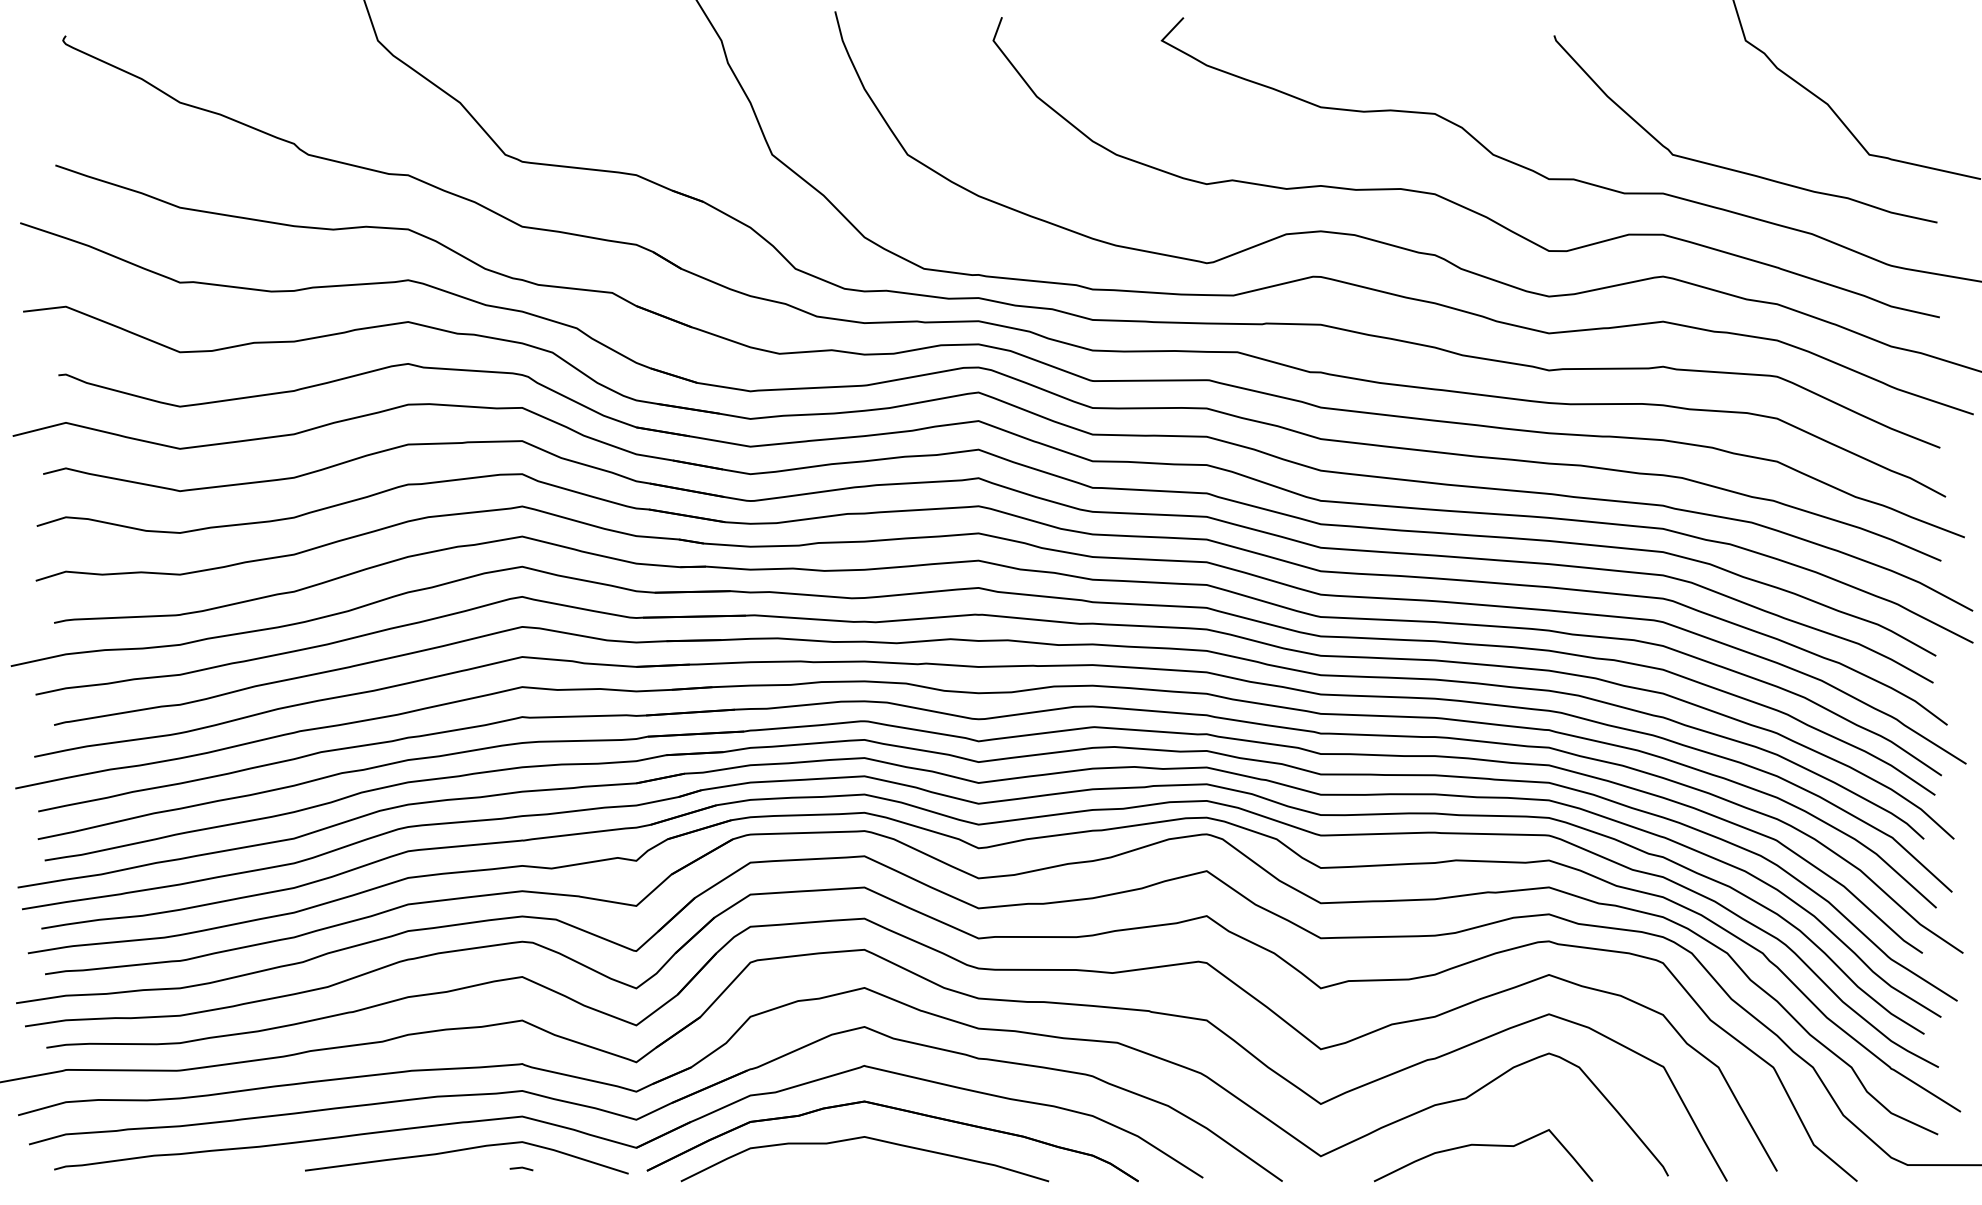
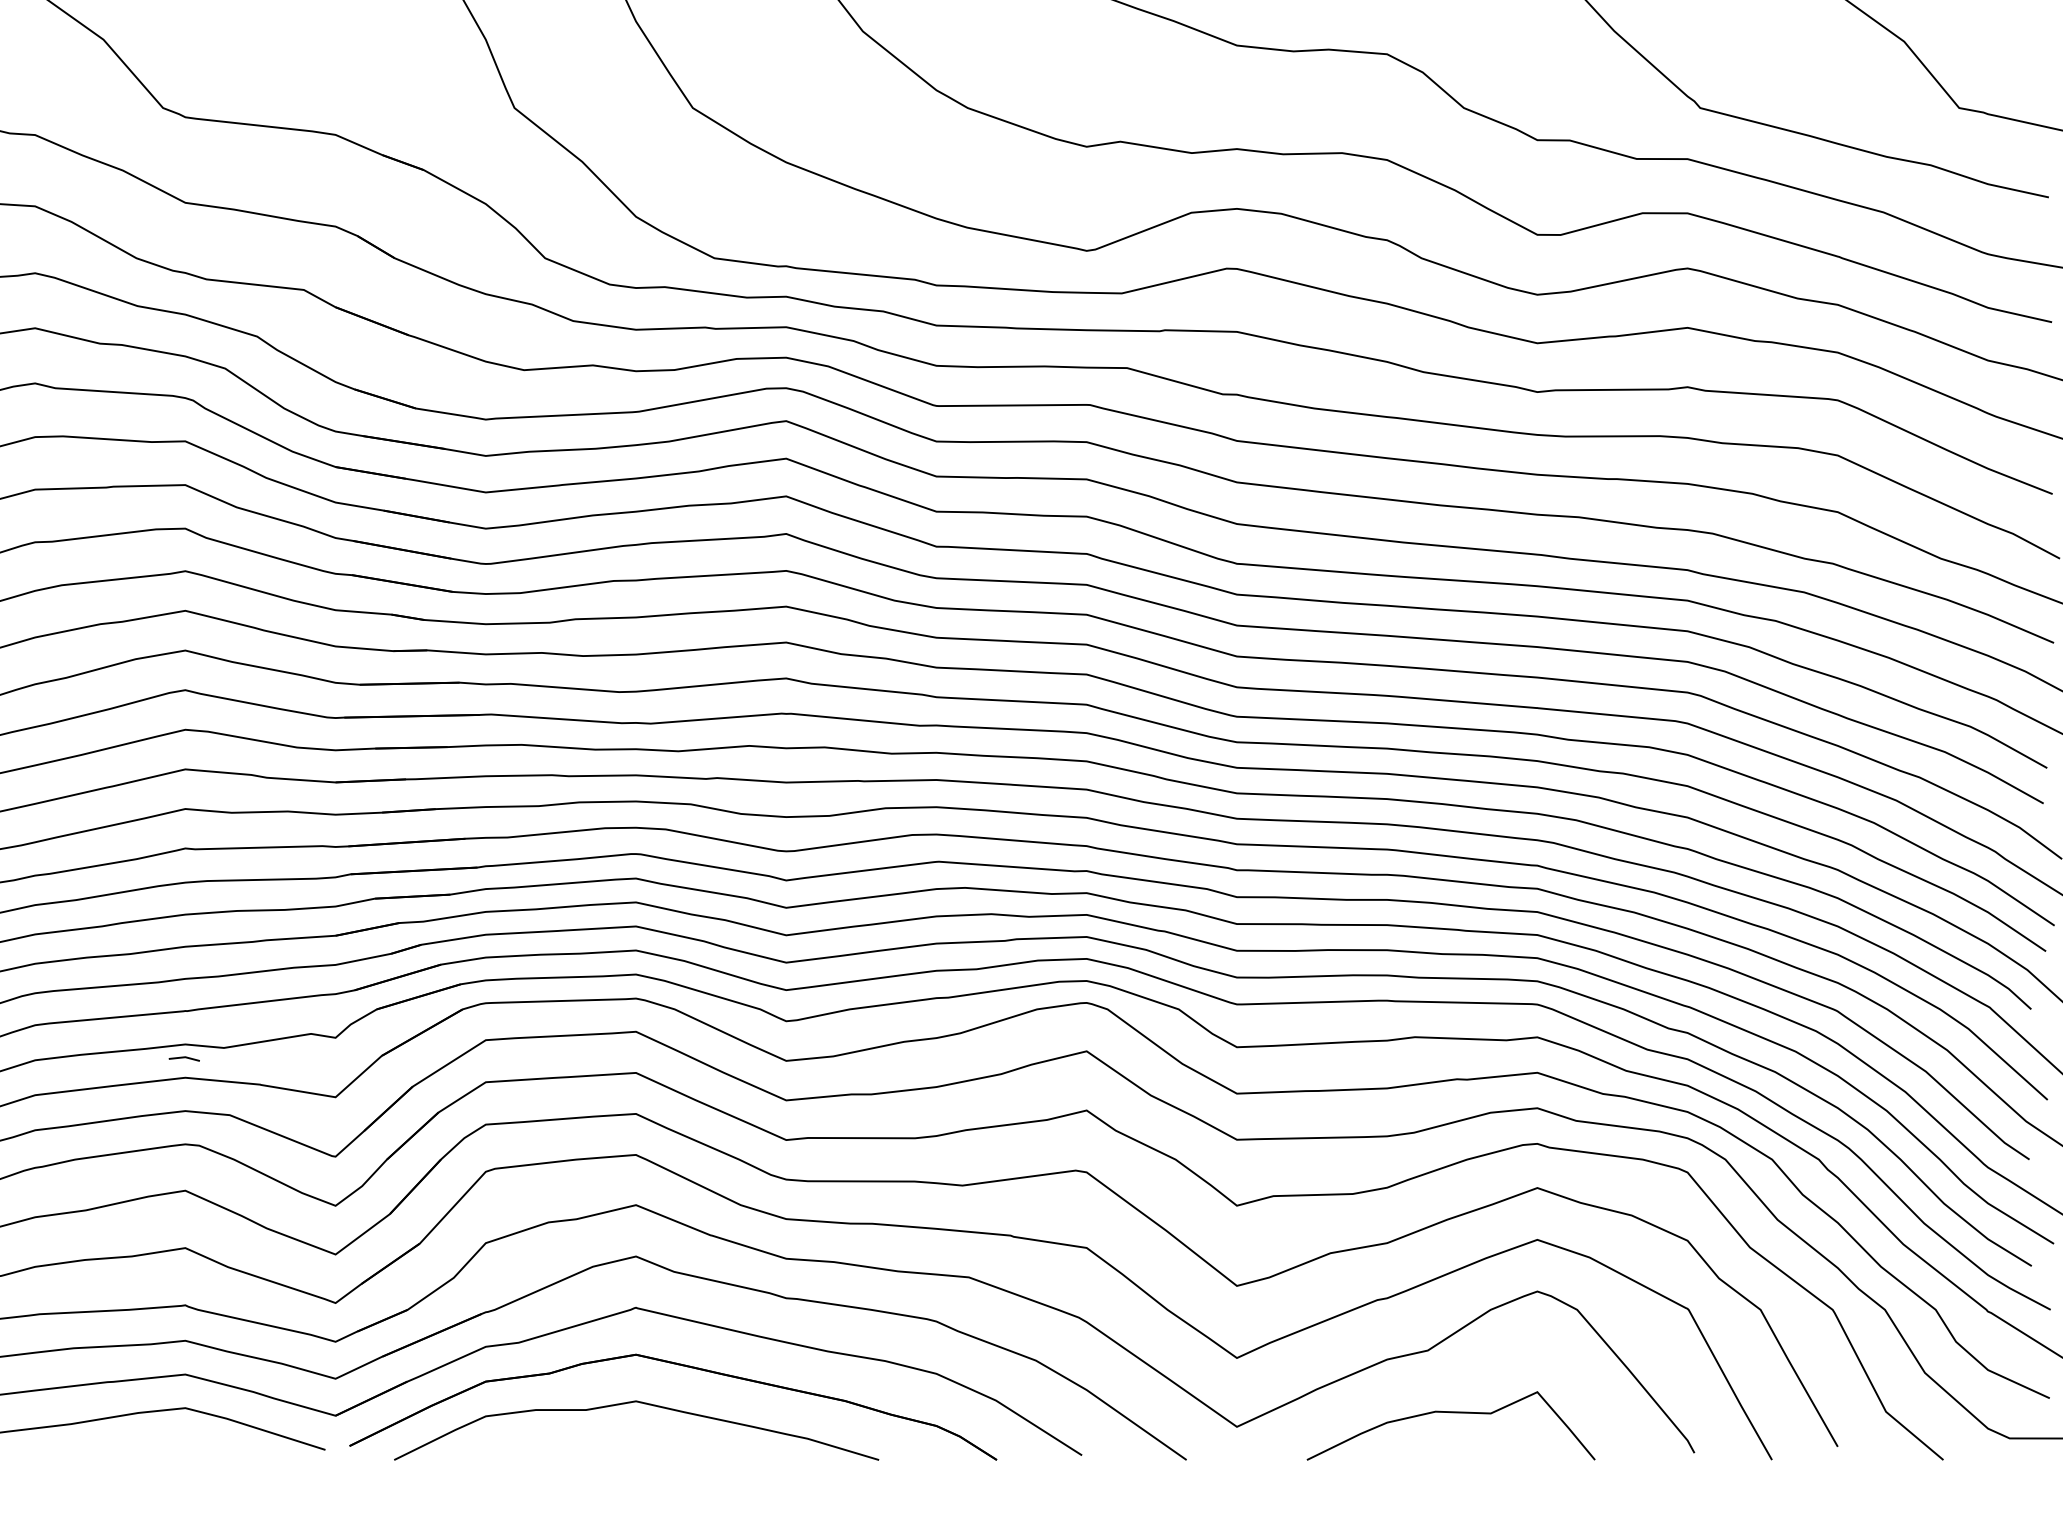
line: (521, 1168) -> (184, 1058), moved

